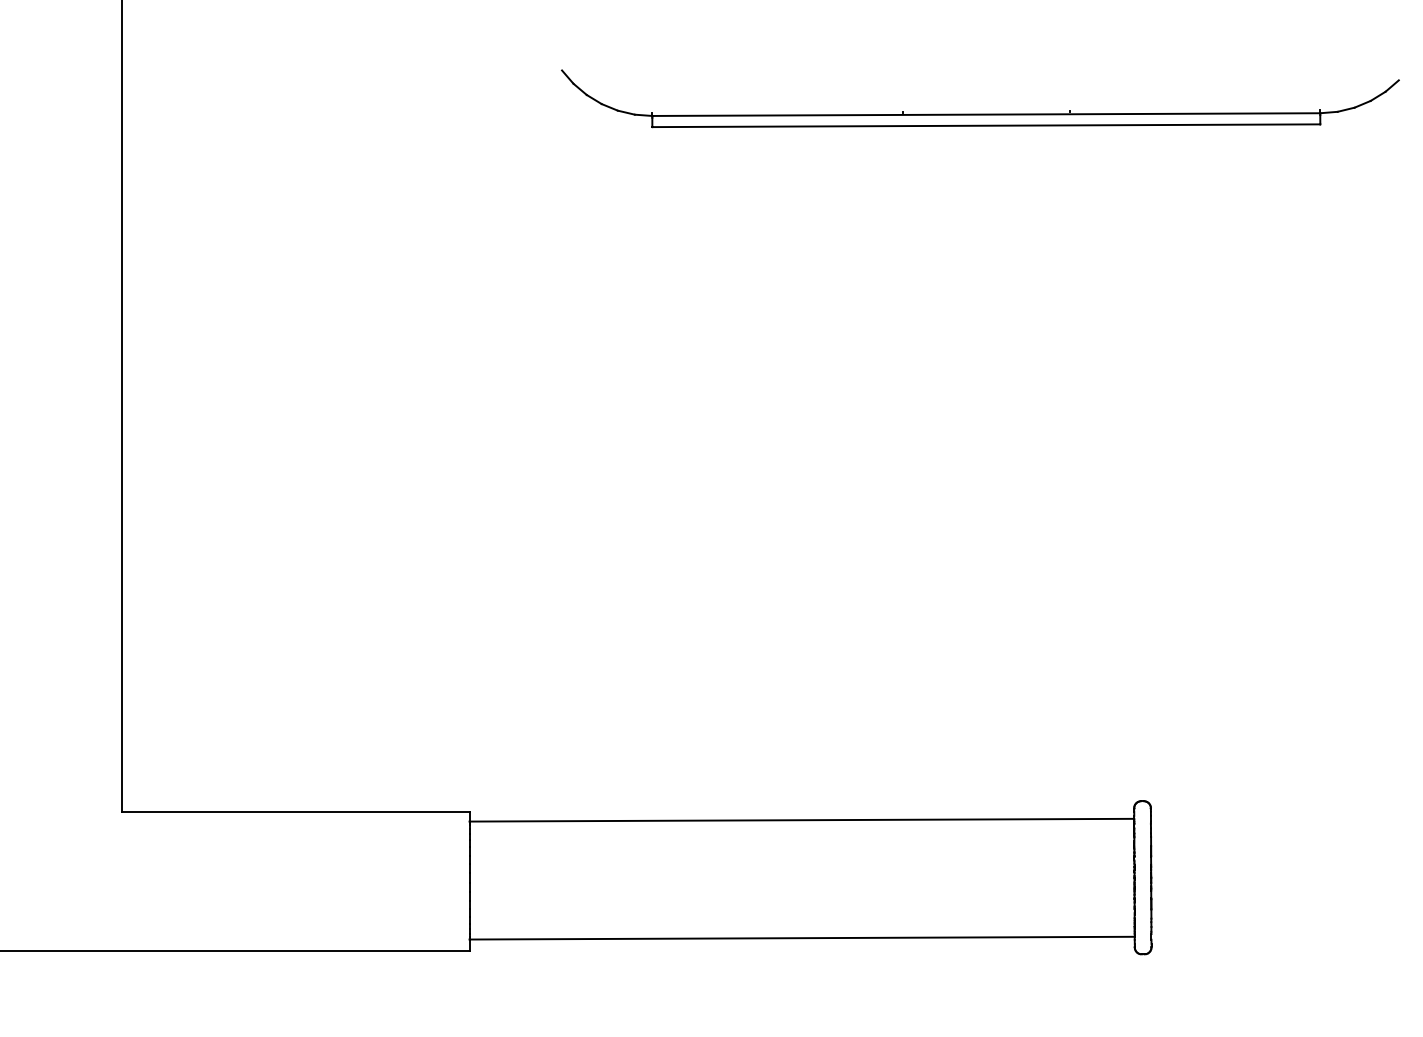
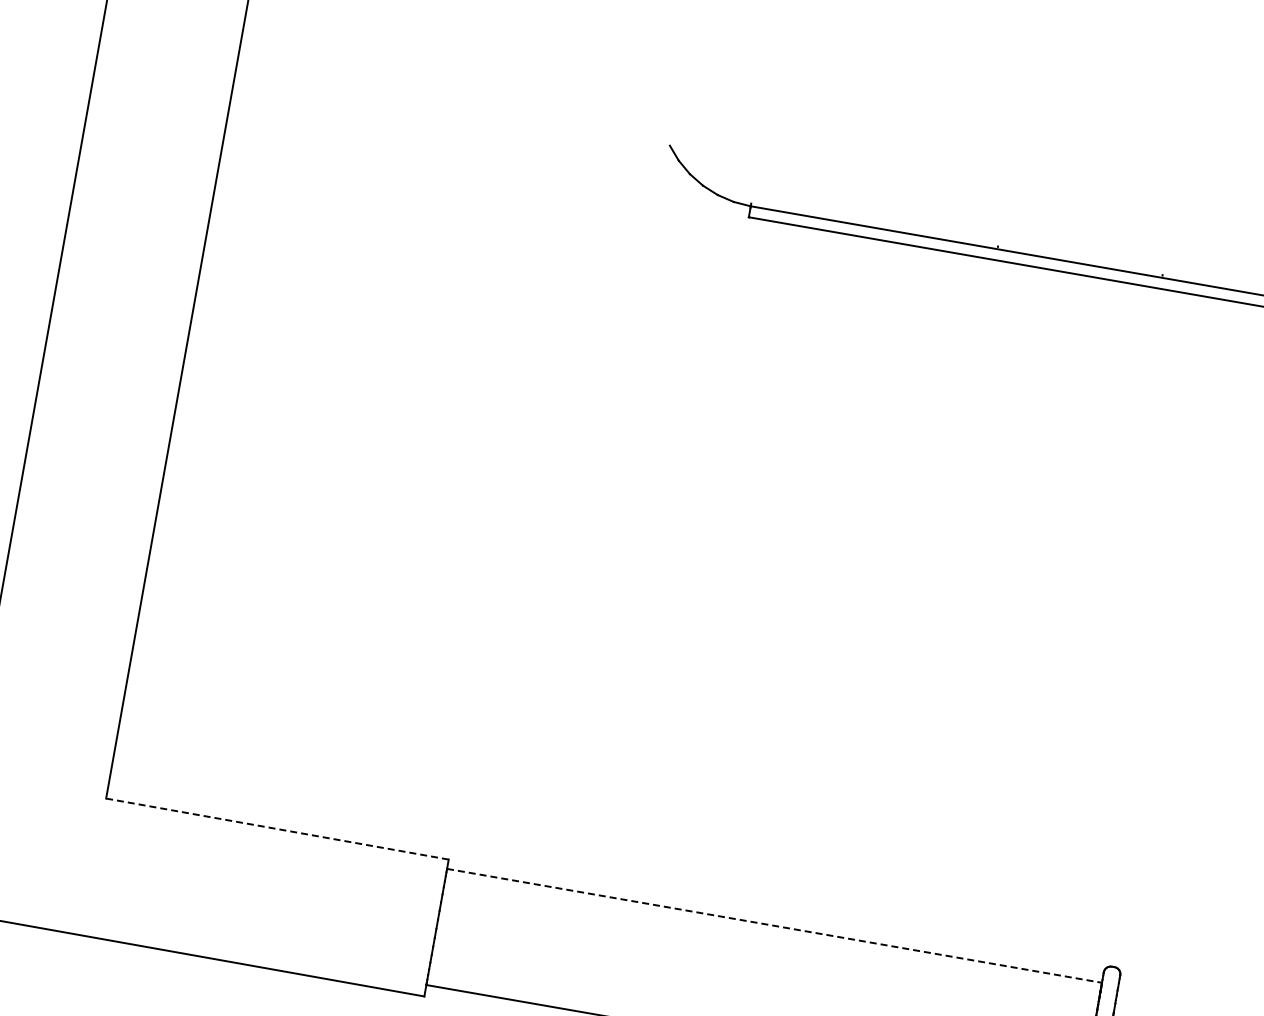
line: (295, 812) -> (277, 829), solid -> dashed
line: (802, 820) -> (775, 926), solid -> dashed

